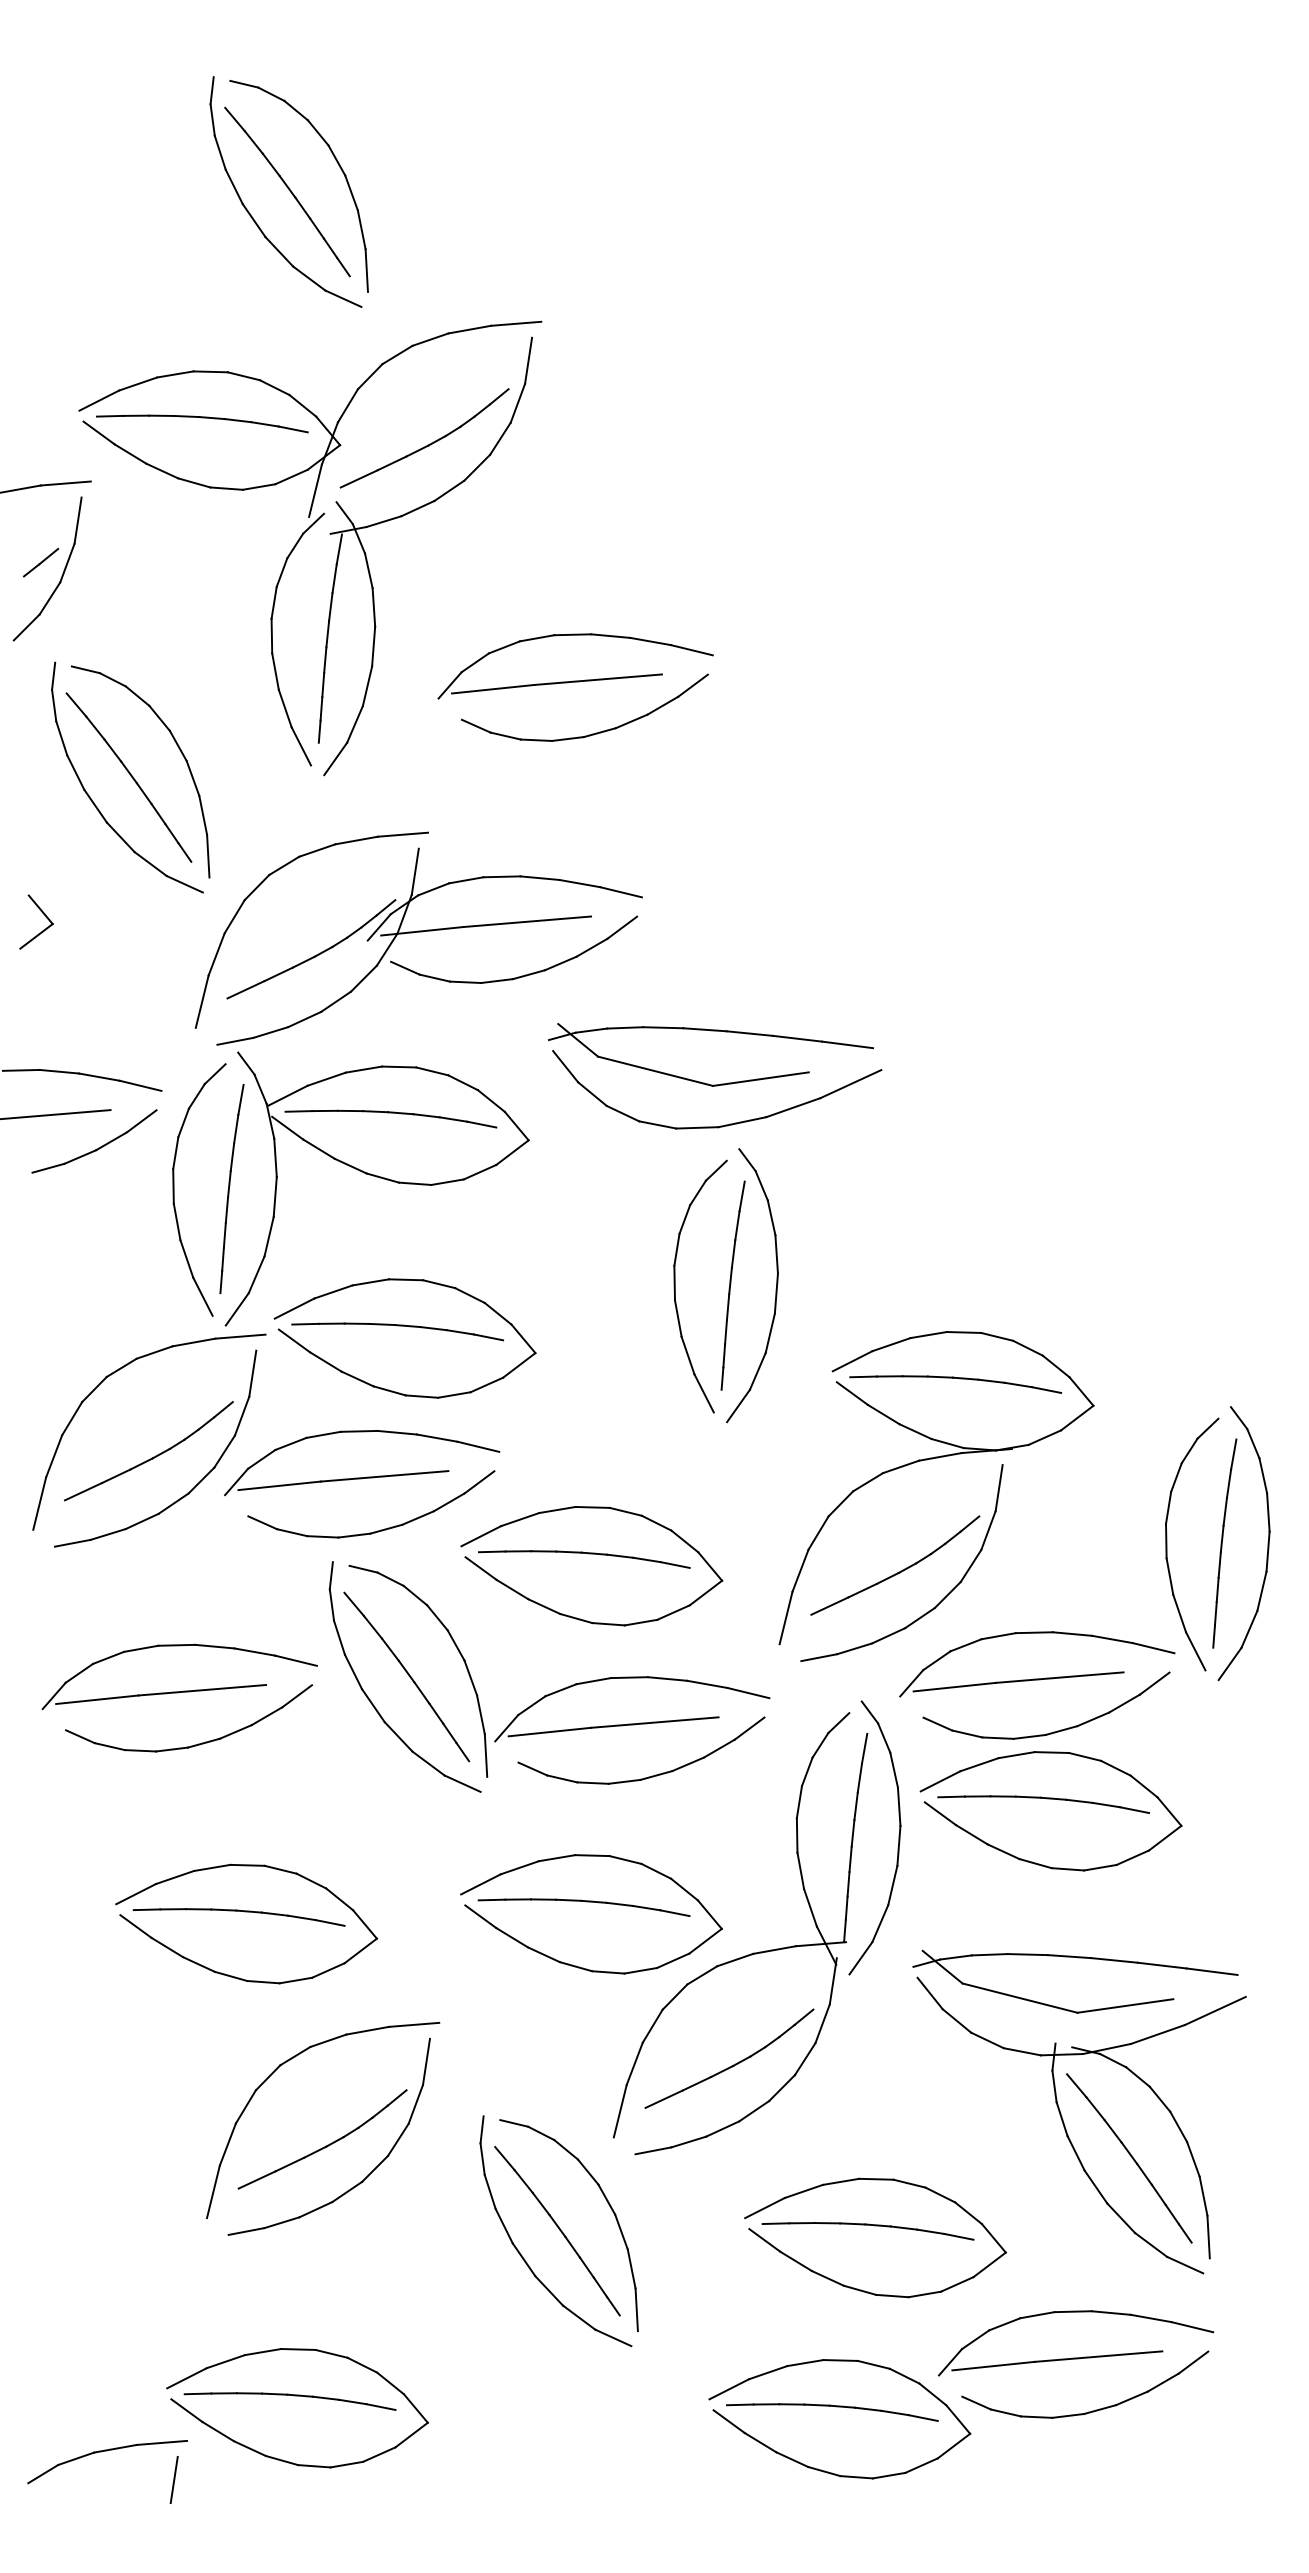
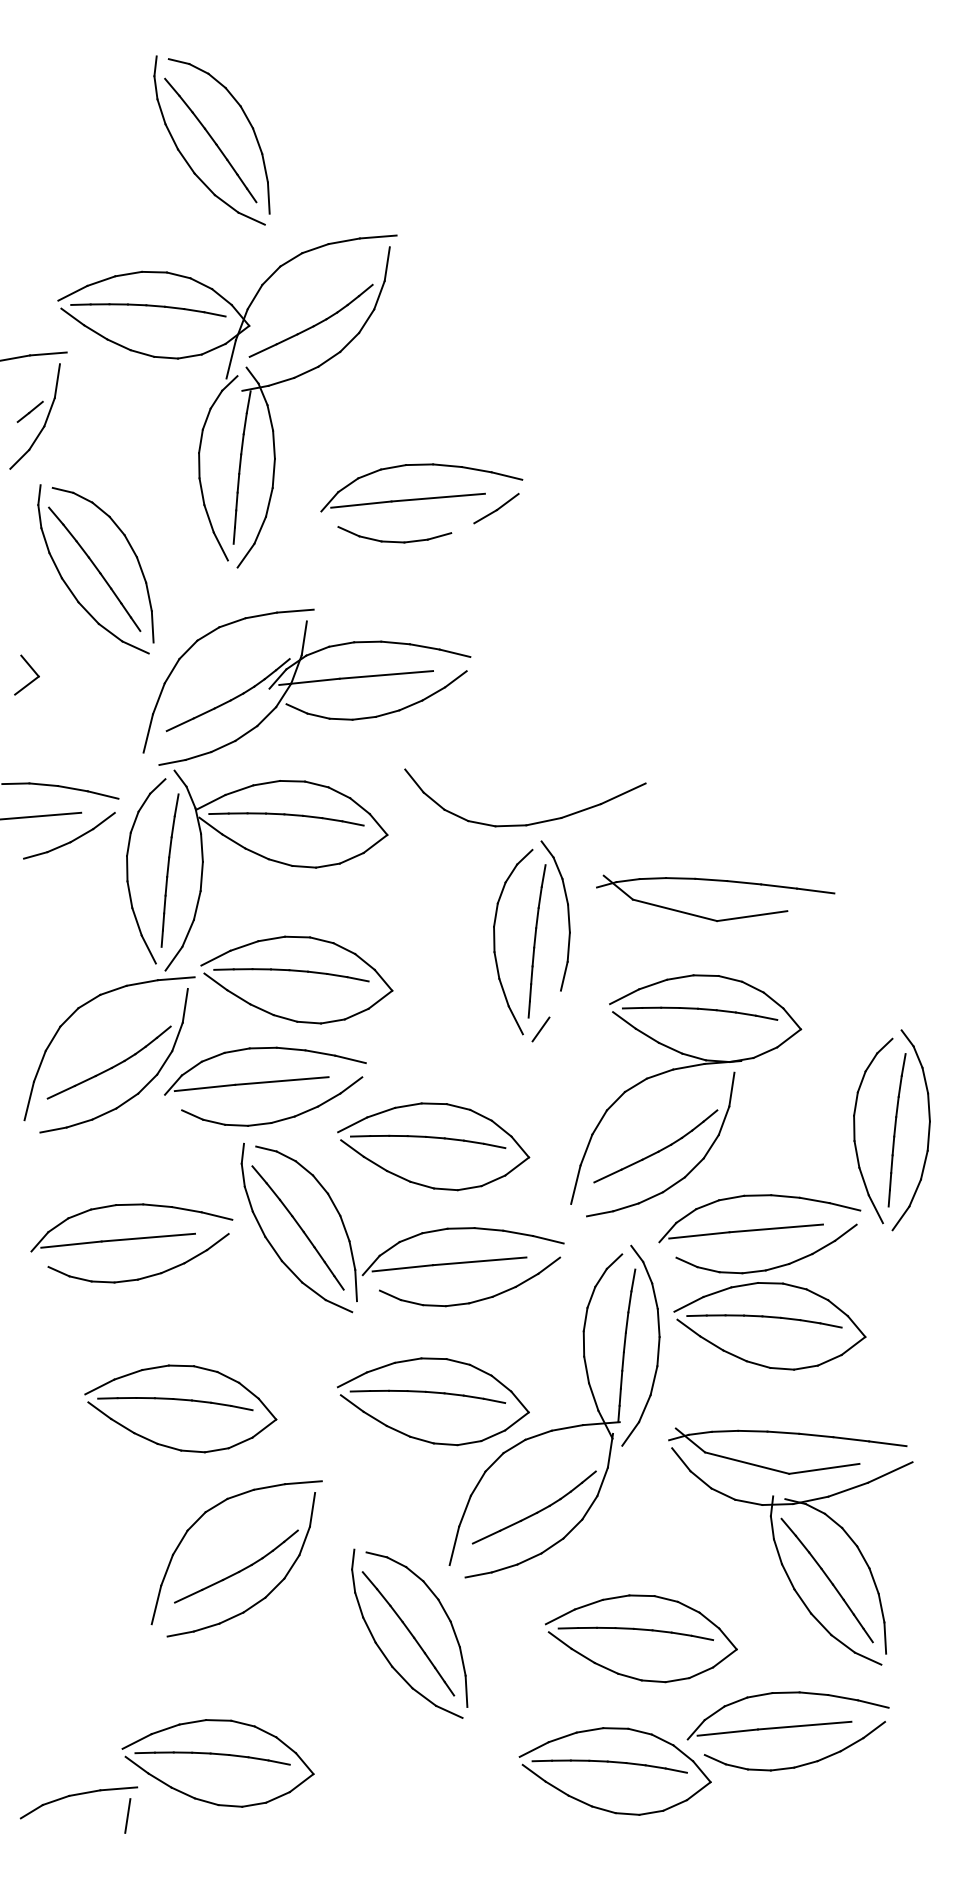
line: (631, 721) -> (462, 528), removed
part: (710, 1031) -> (715, 881), moved
line: (757, 1370) -> (554, 1003), removed

